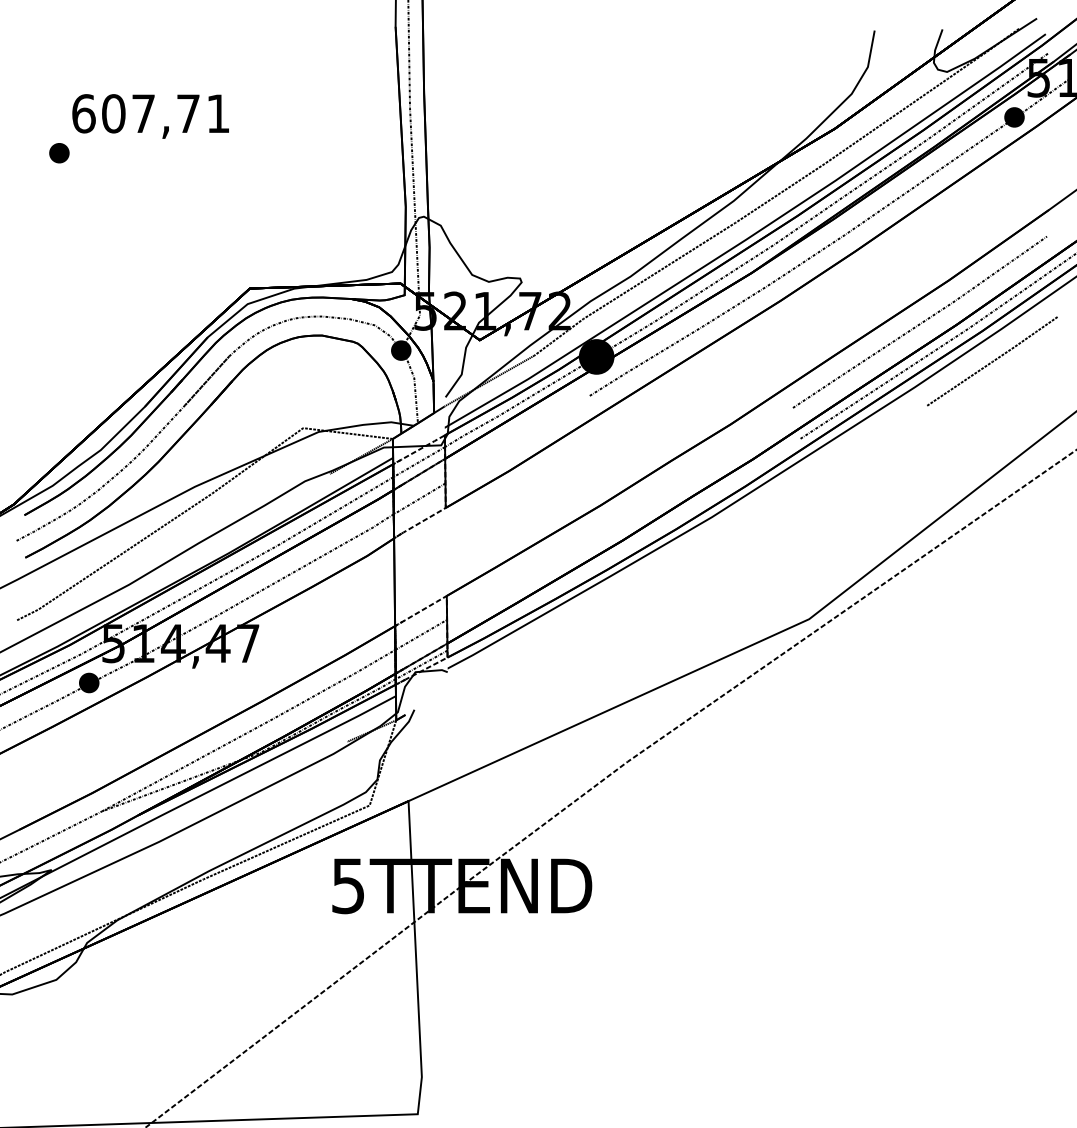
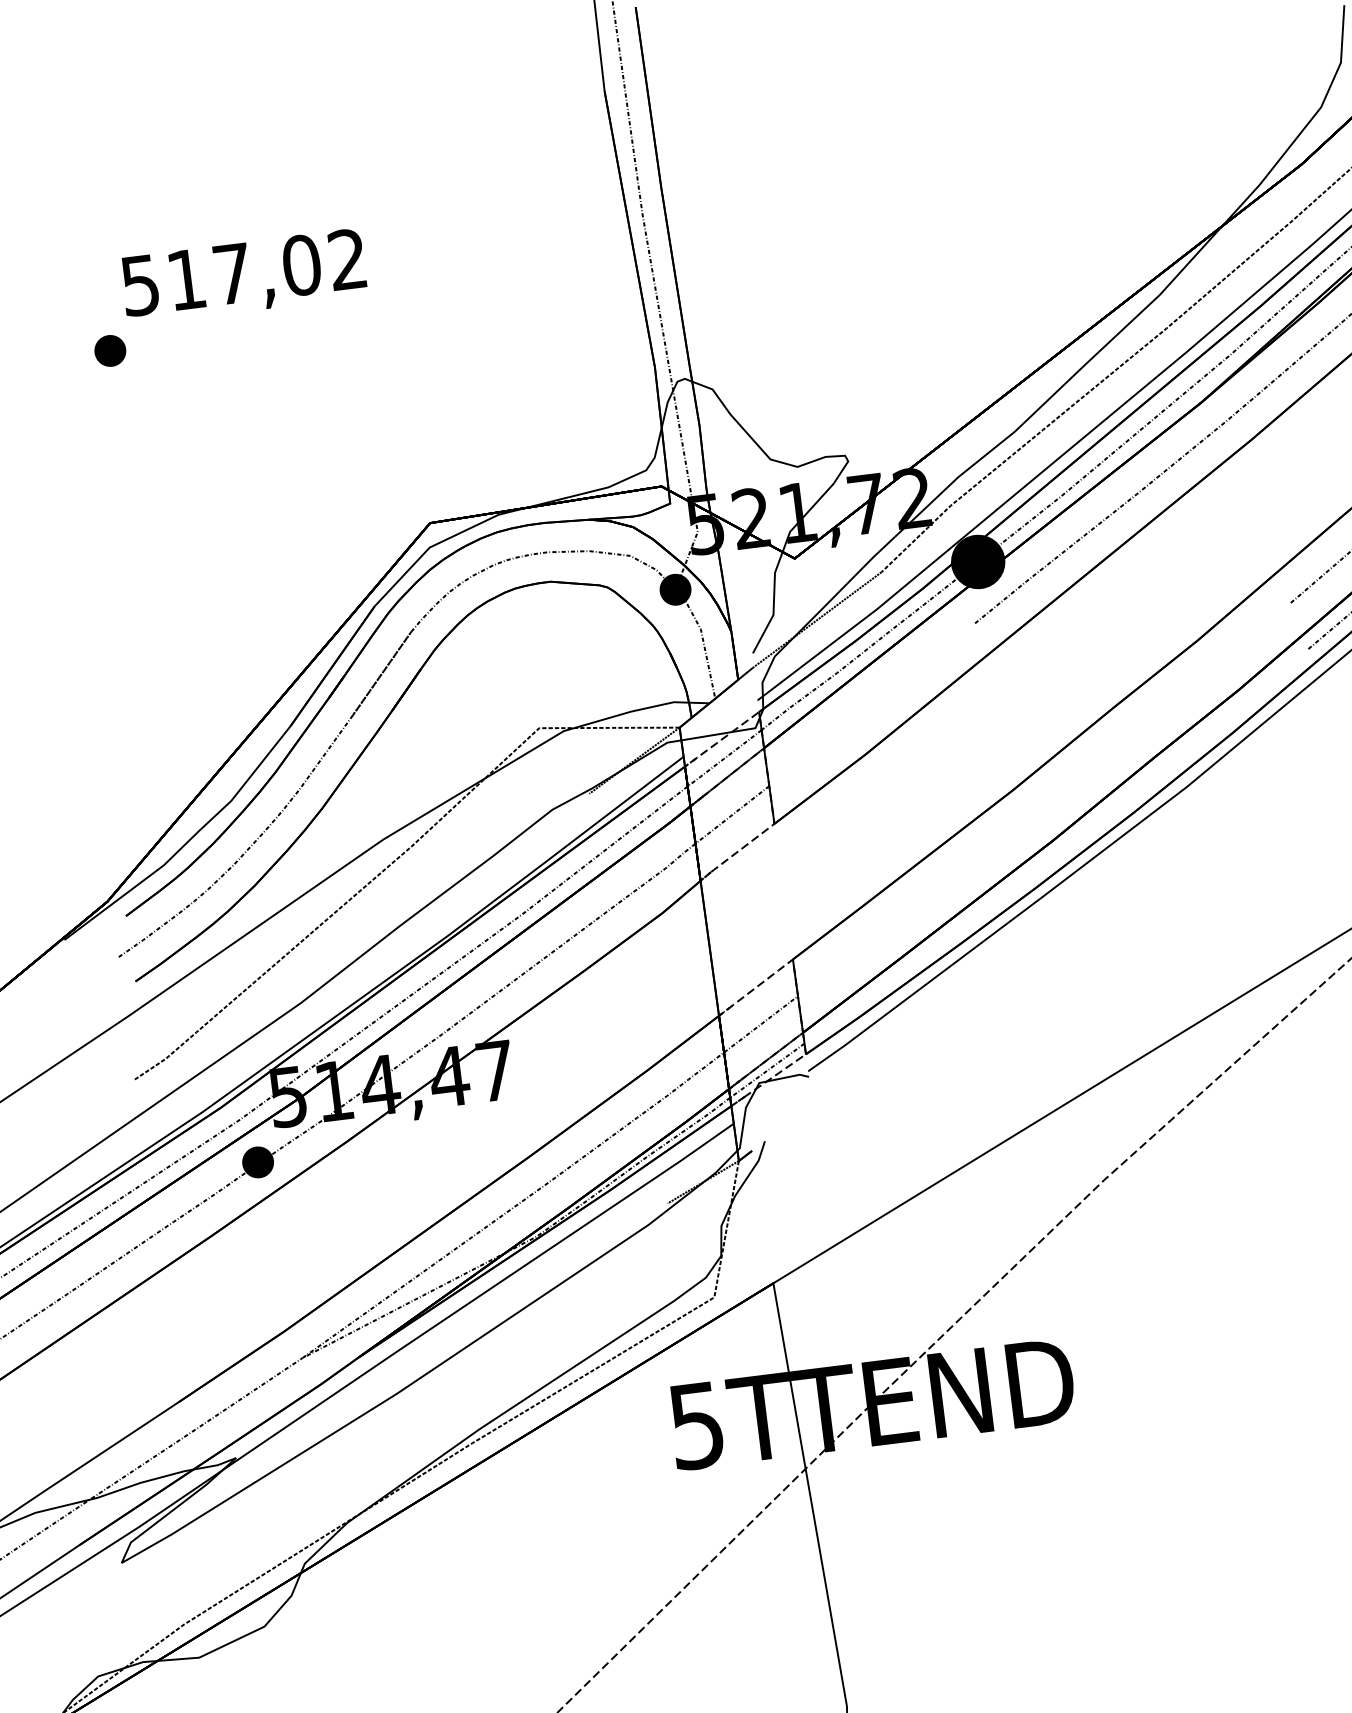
text: (150, 113) -> (243, 272), 607,71 -> 517,02

